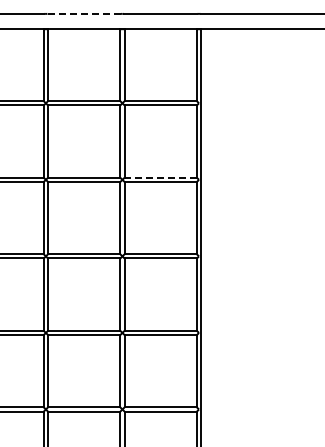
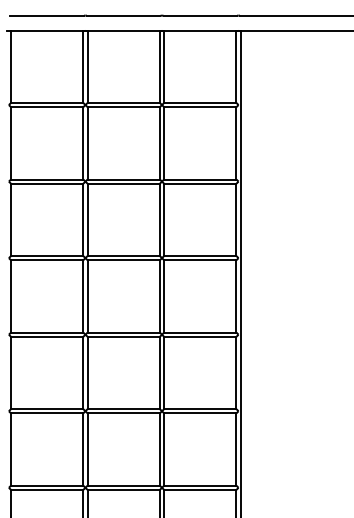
line: (83, 13) -> (123, 15), dashed -> solid
line: (159, 177) -> (199, 179), dashed -> solid

